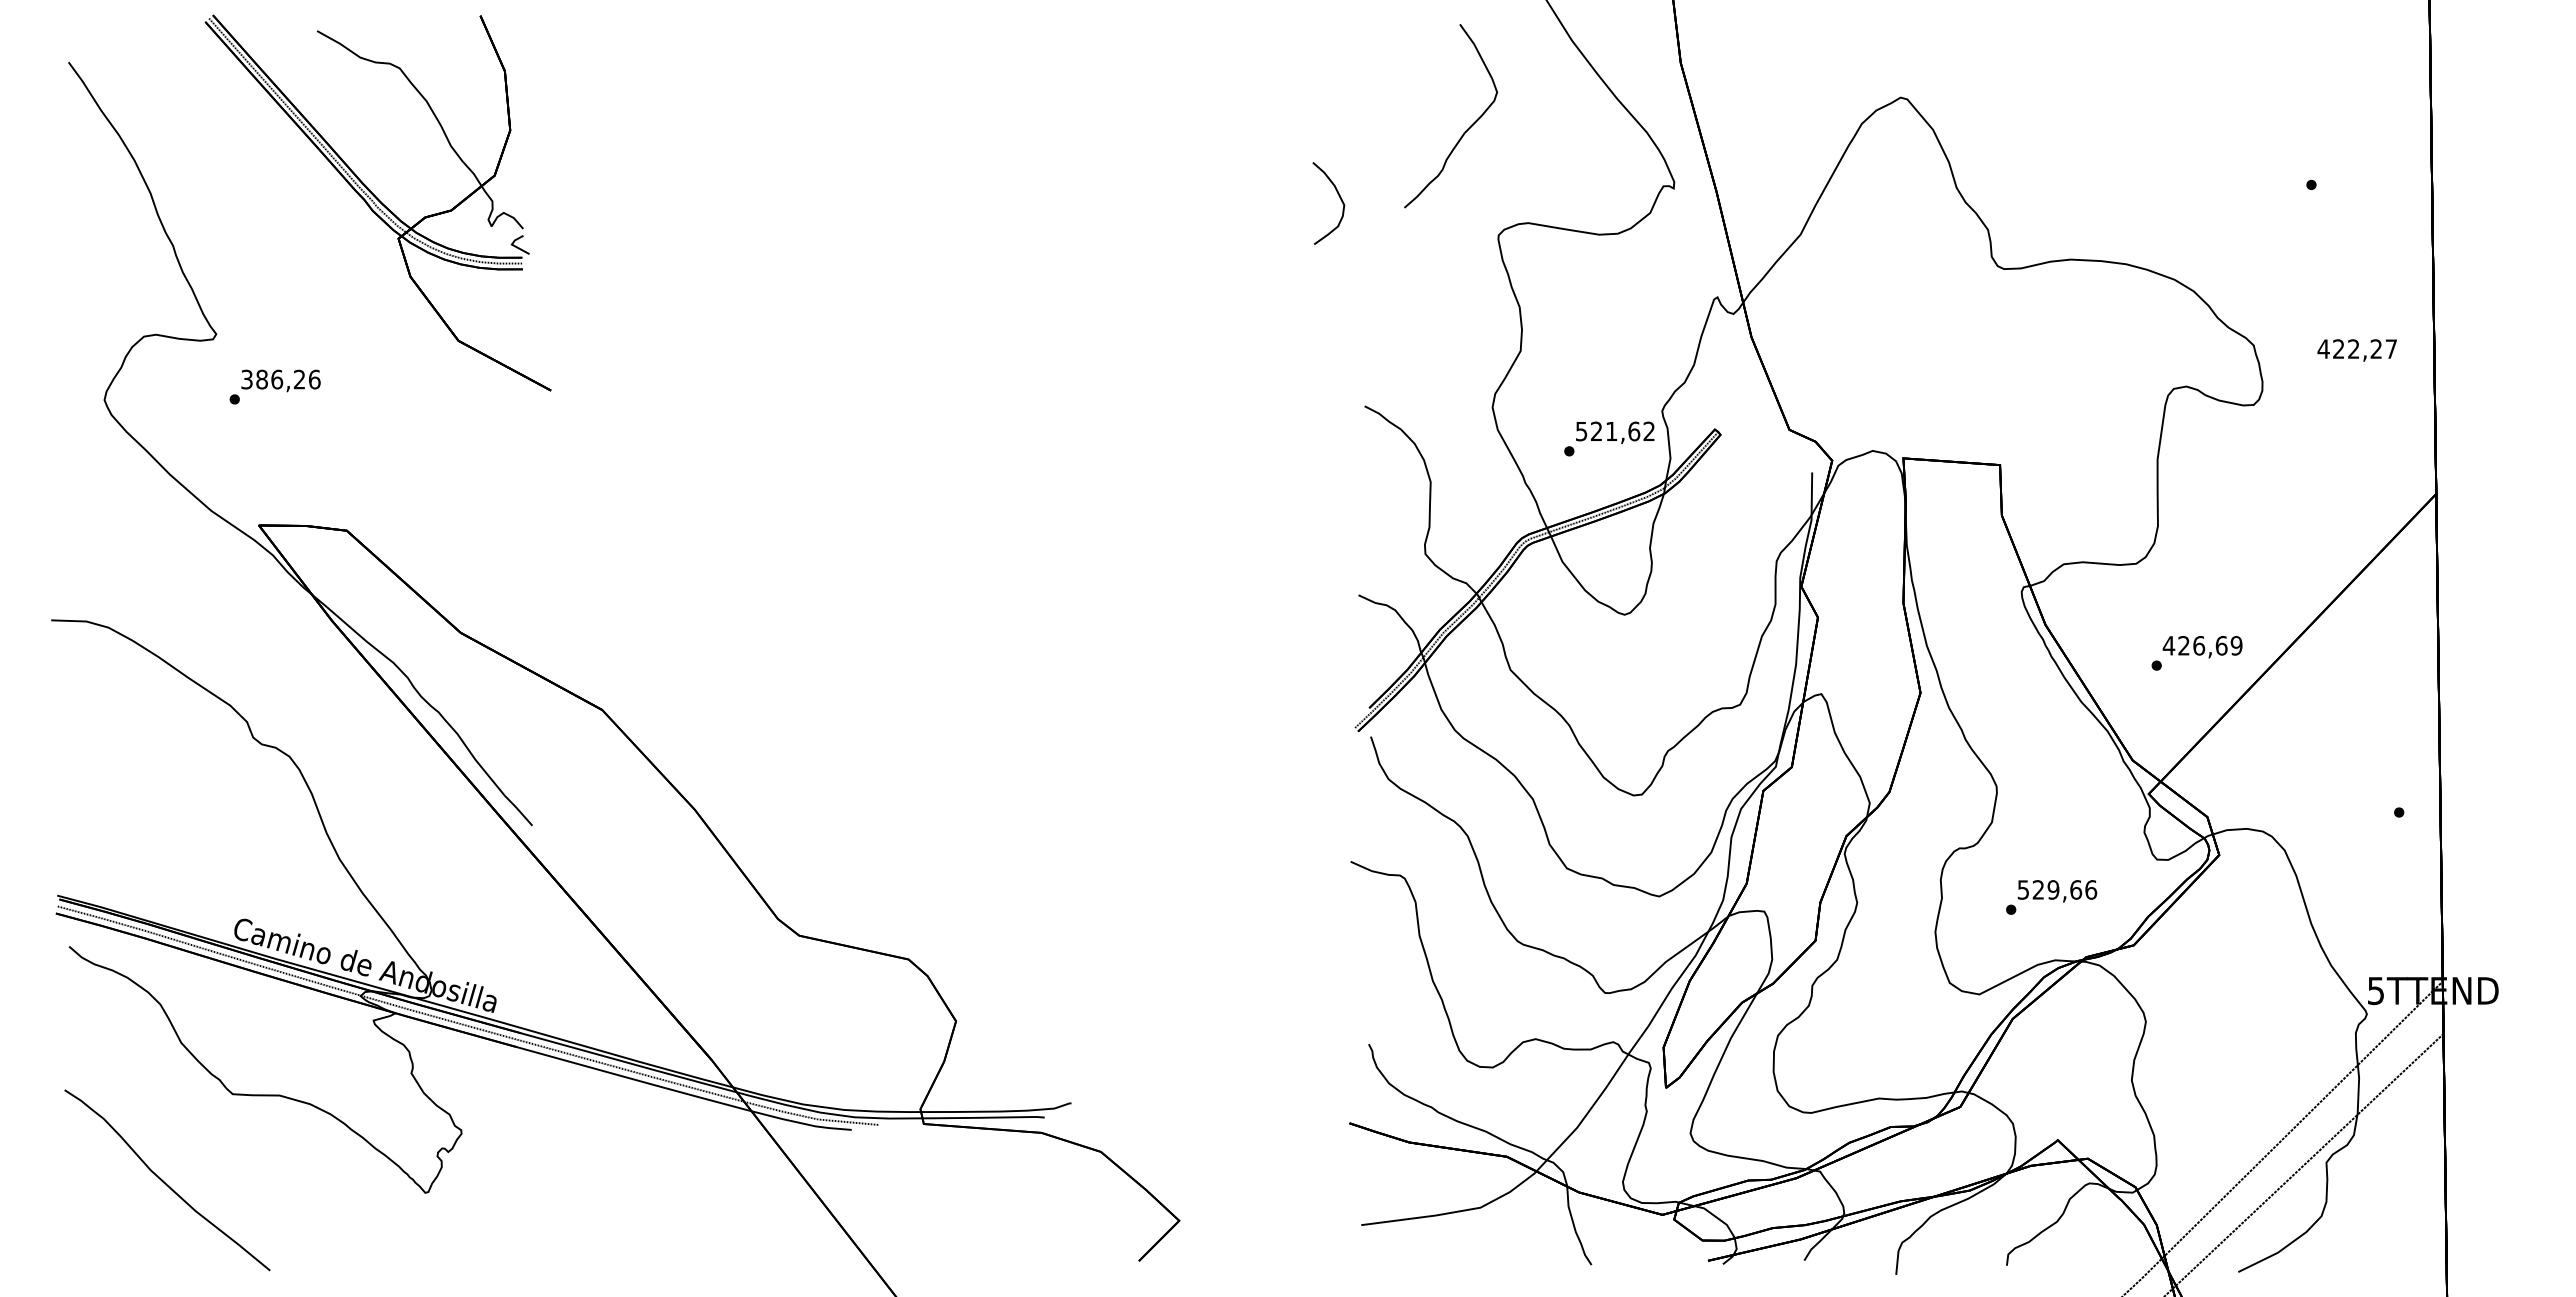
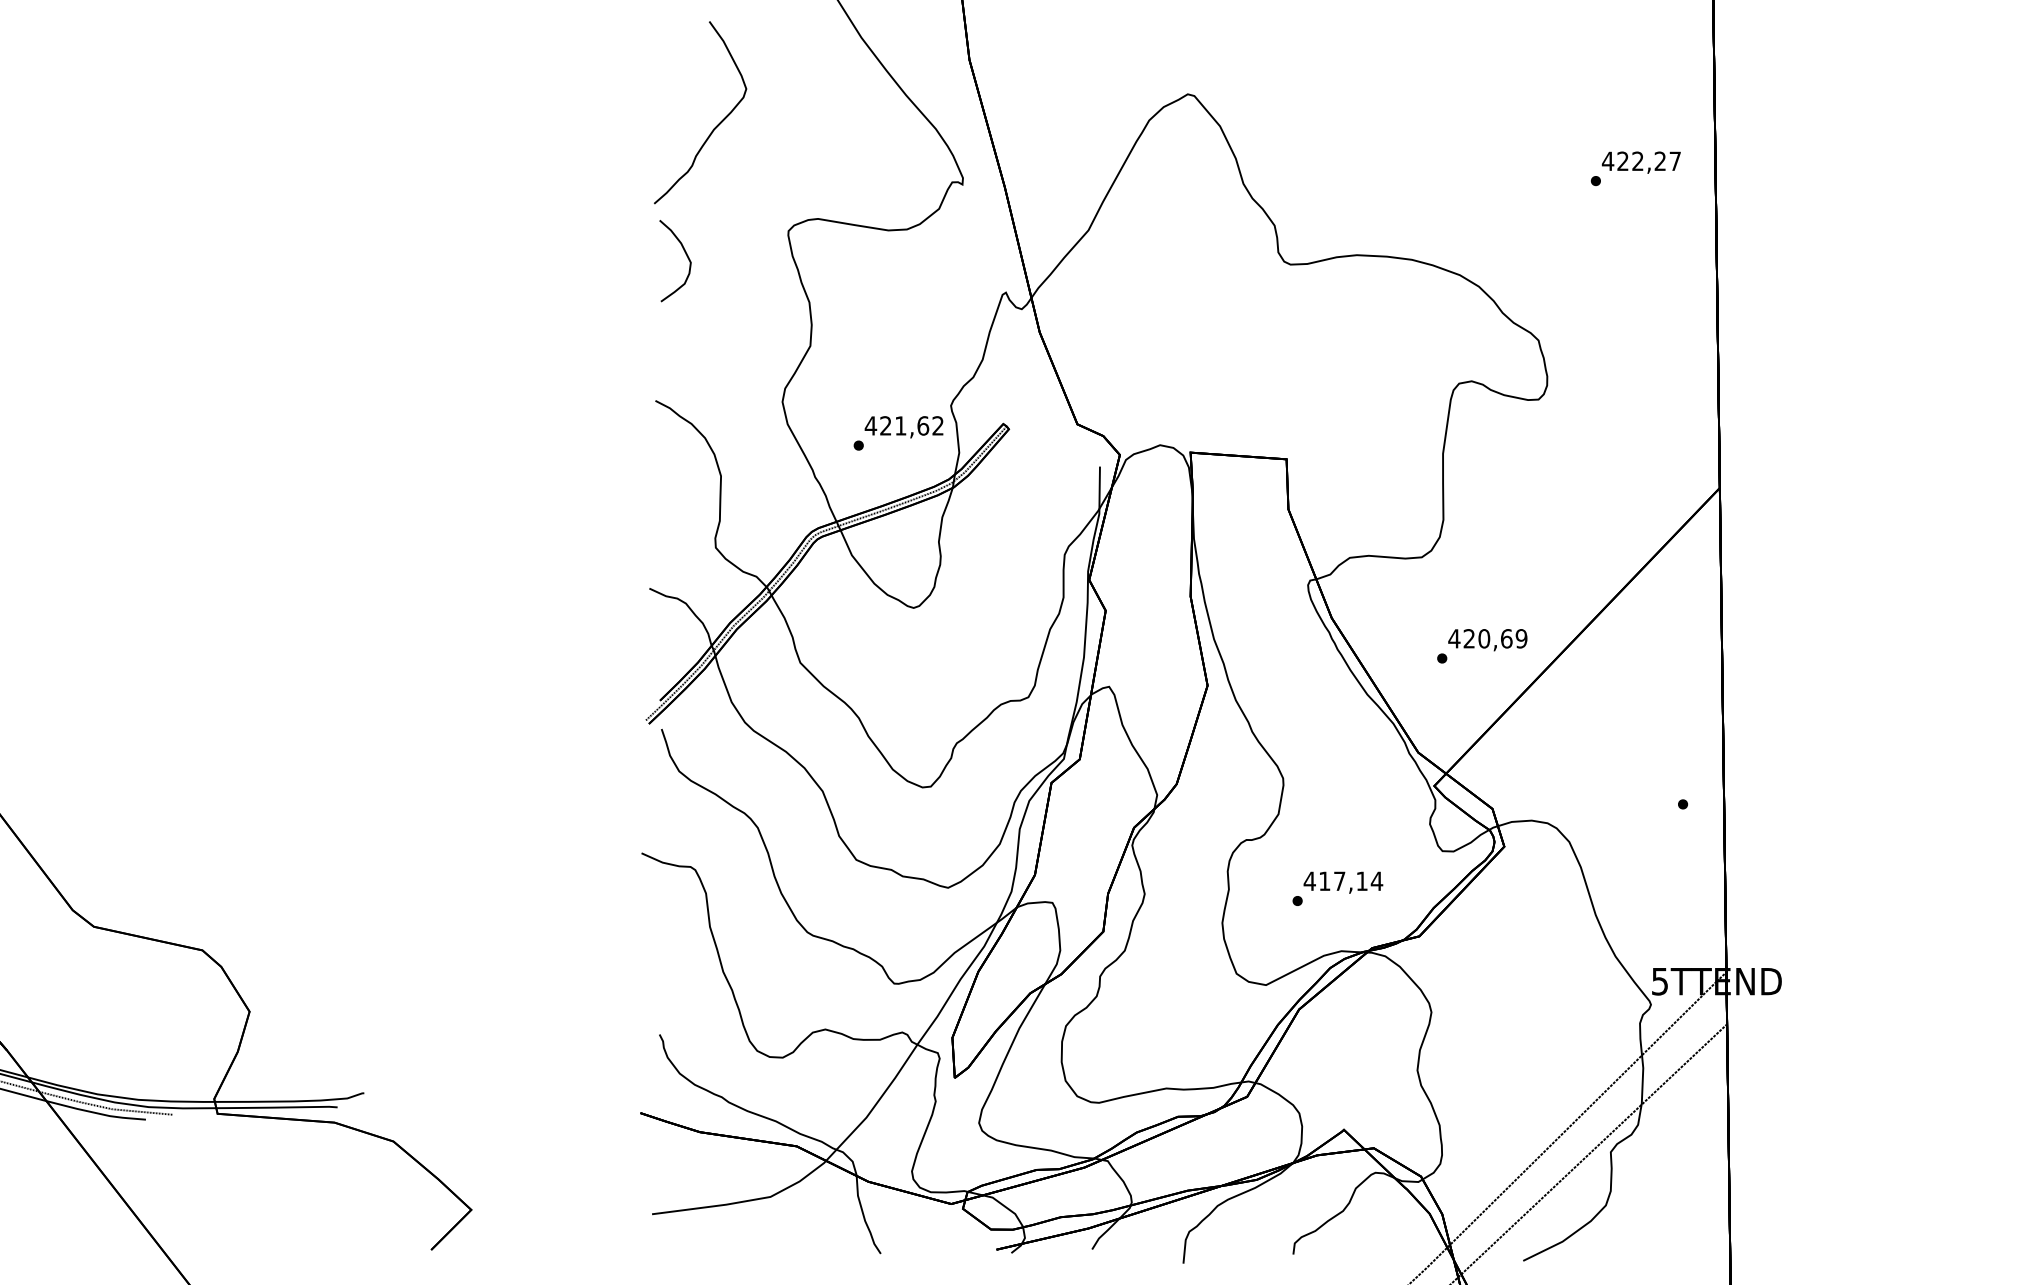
curve: (1465, 130) -> (714, 126), moved
curve: (1339, 198) -> (686, 256), moved
text: (2356, 350) -> (1640, 162), moved
text: (1581, 431) -> (870, 425), 521,62 -> 421,62
text: (2199, 645) -> (1484, 638), 426,69 -> 420,69
text: (2057, 889) -> (1343, 880), 529,66 -> 417,14

